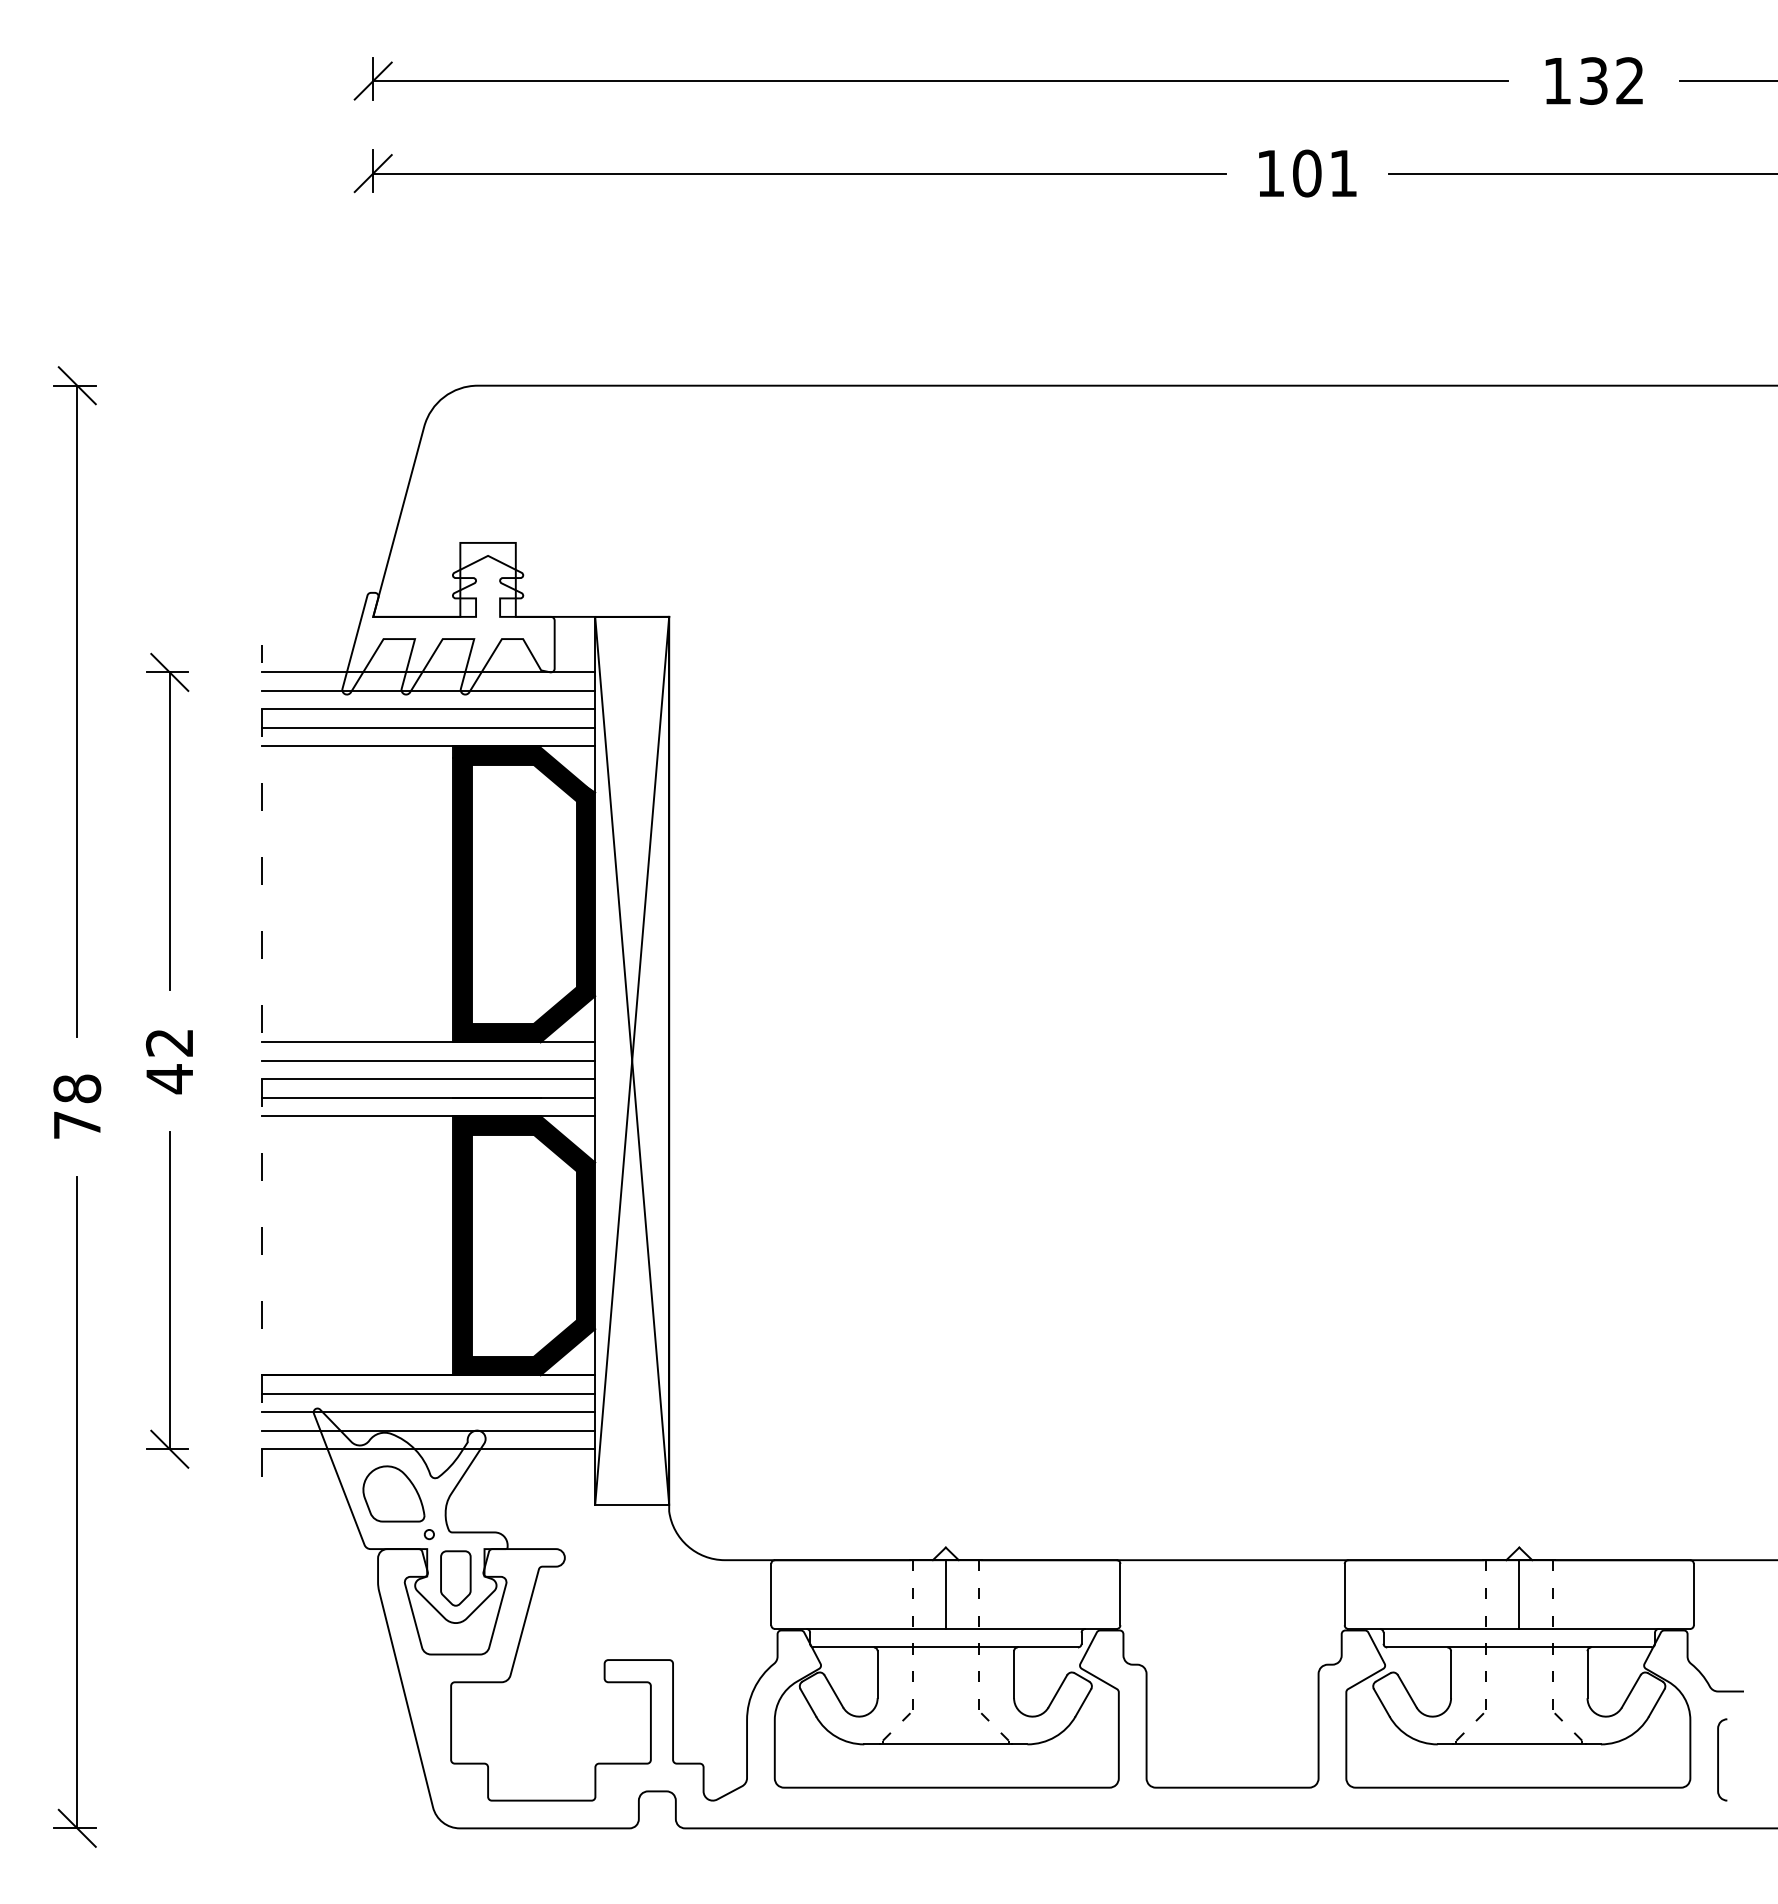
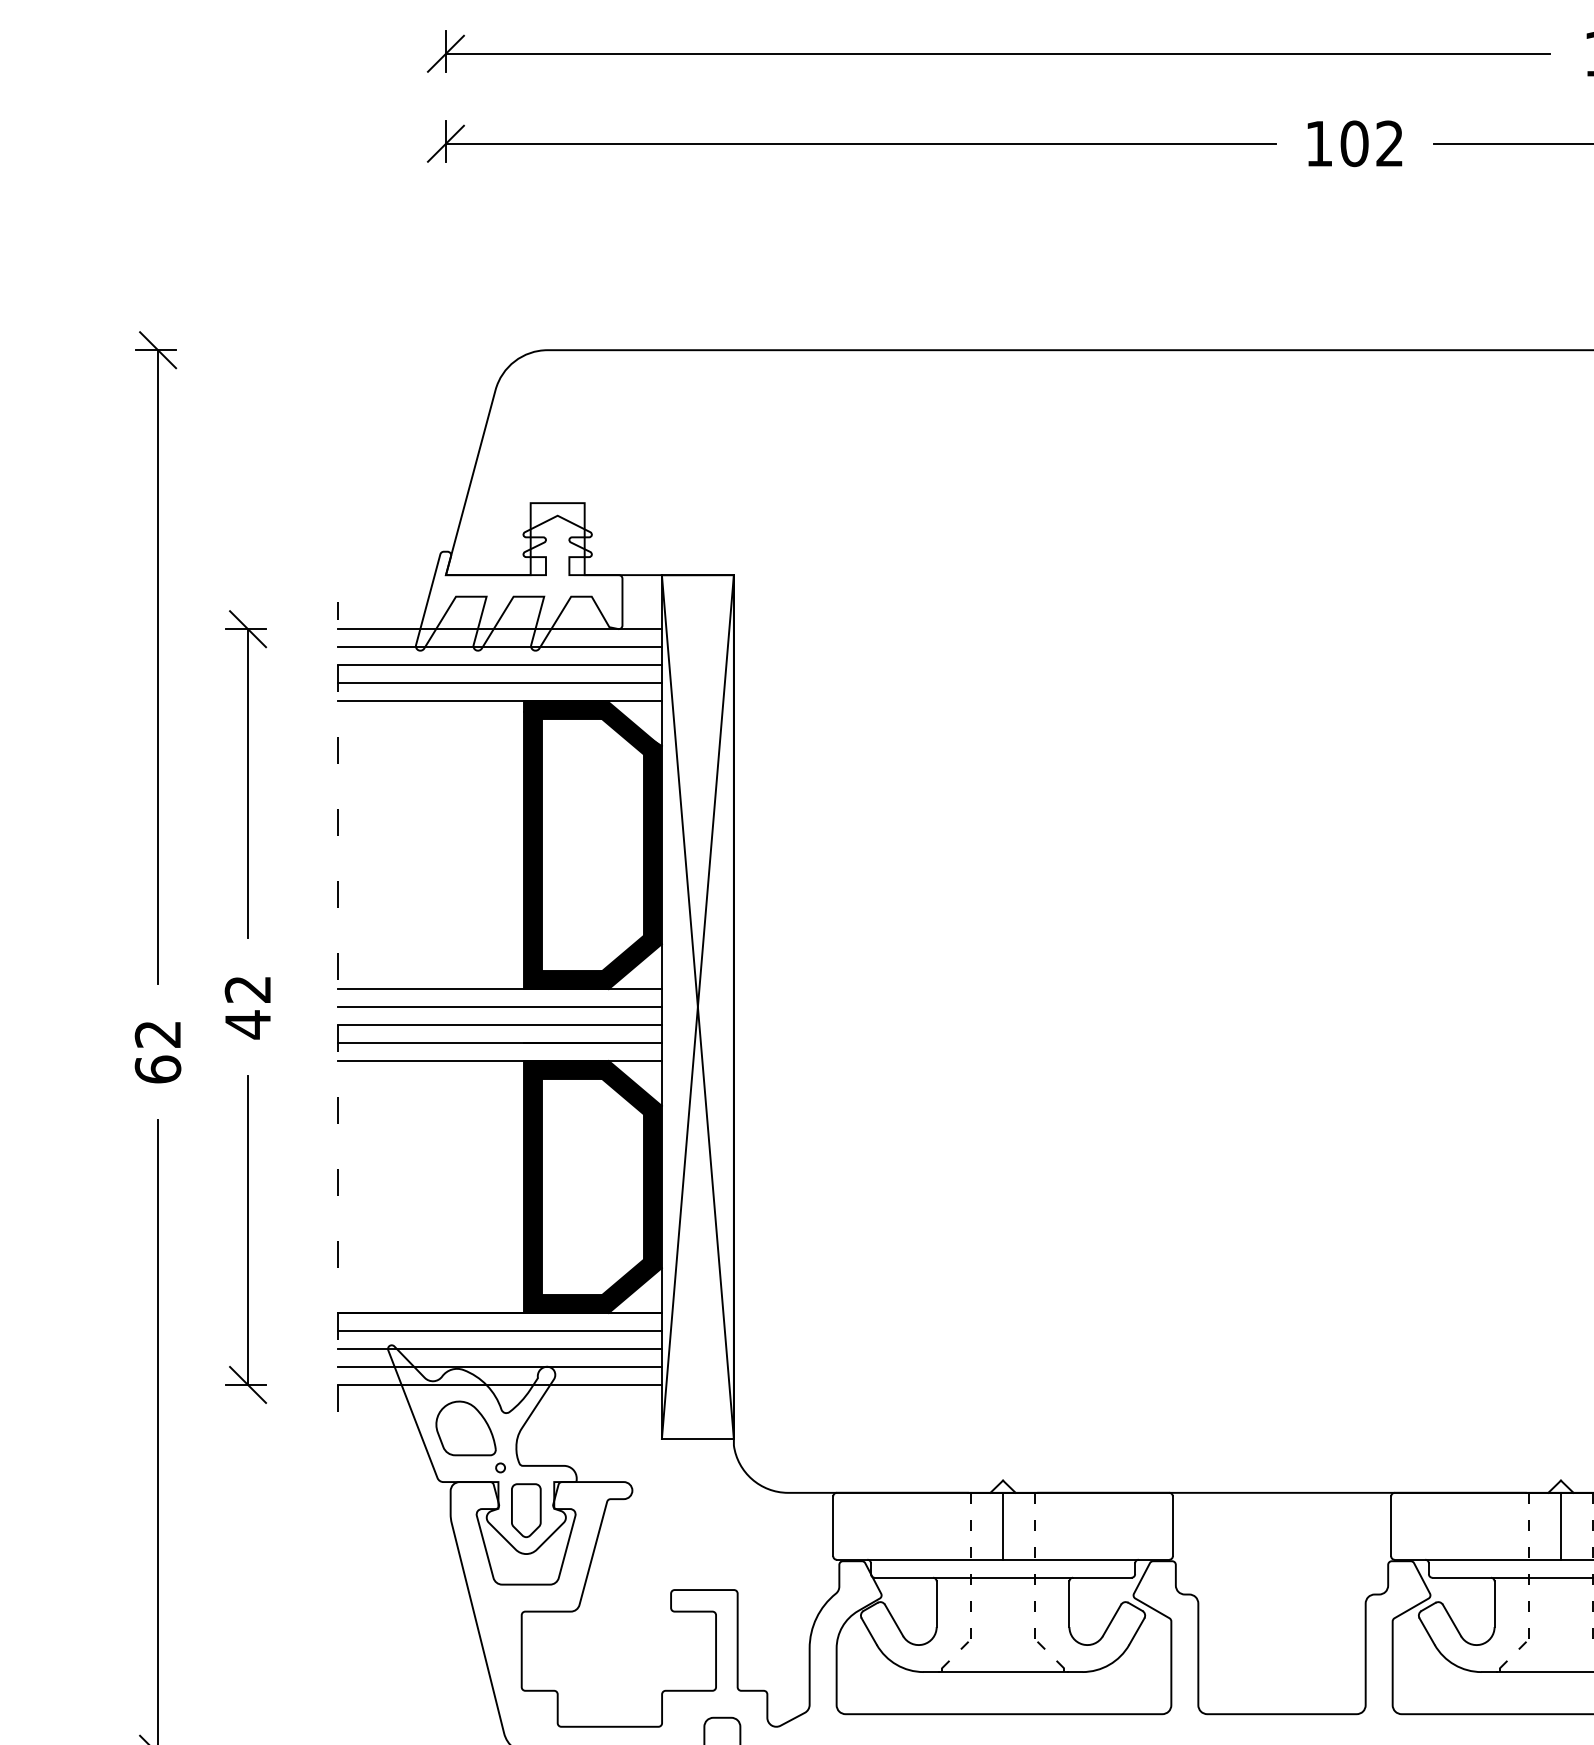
text: (1342, 172) -> (1388, 142), 101 -> 102
text: (77, 1106) -> (158, 1051), 78 -> 62

